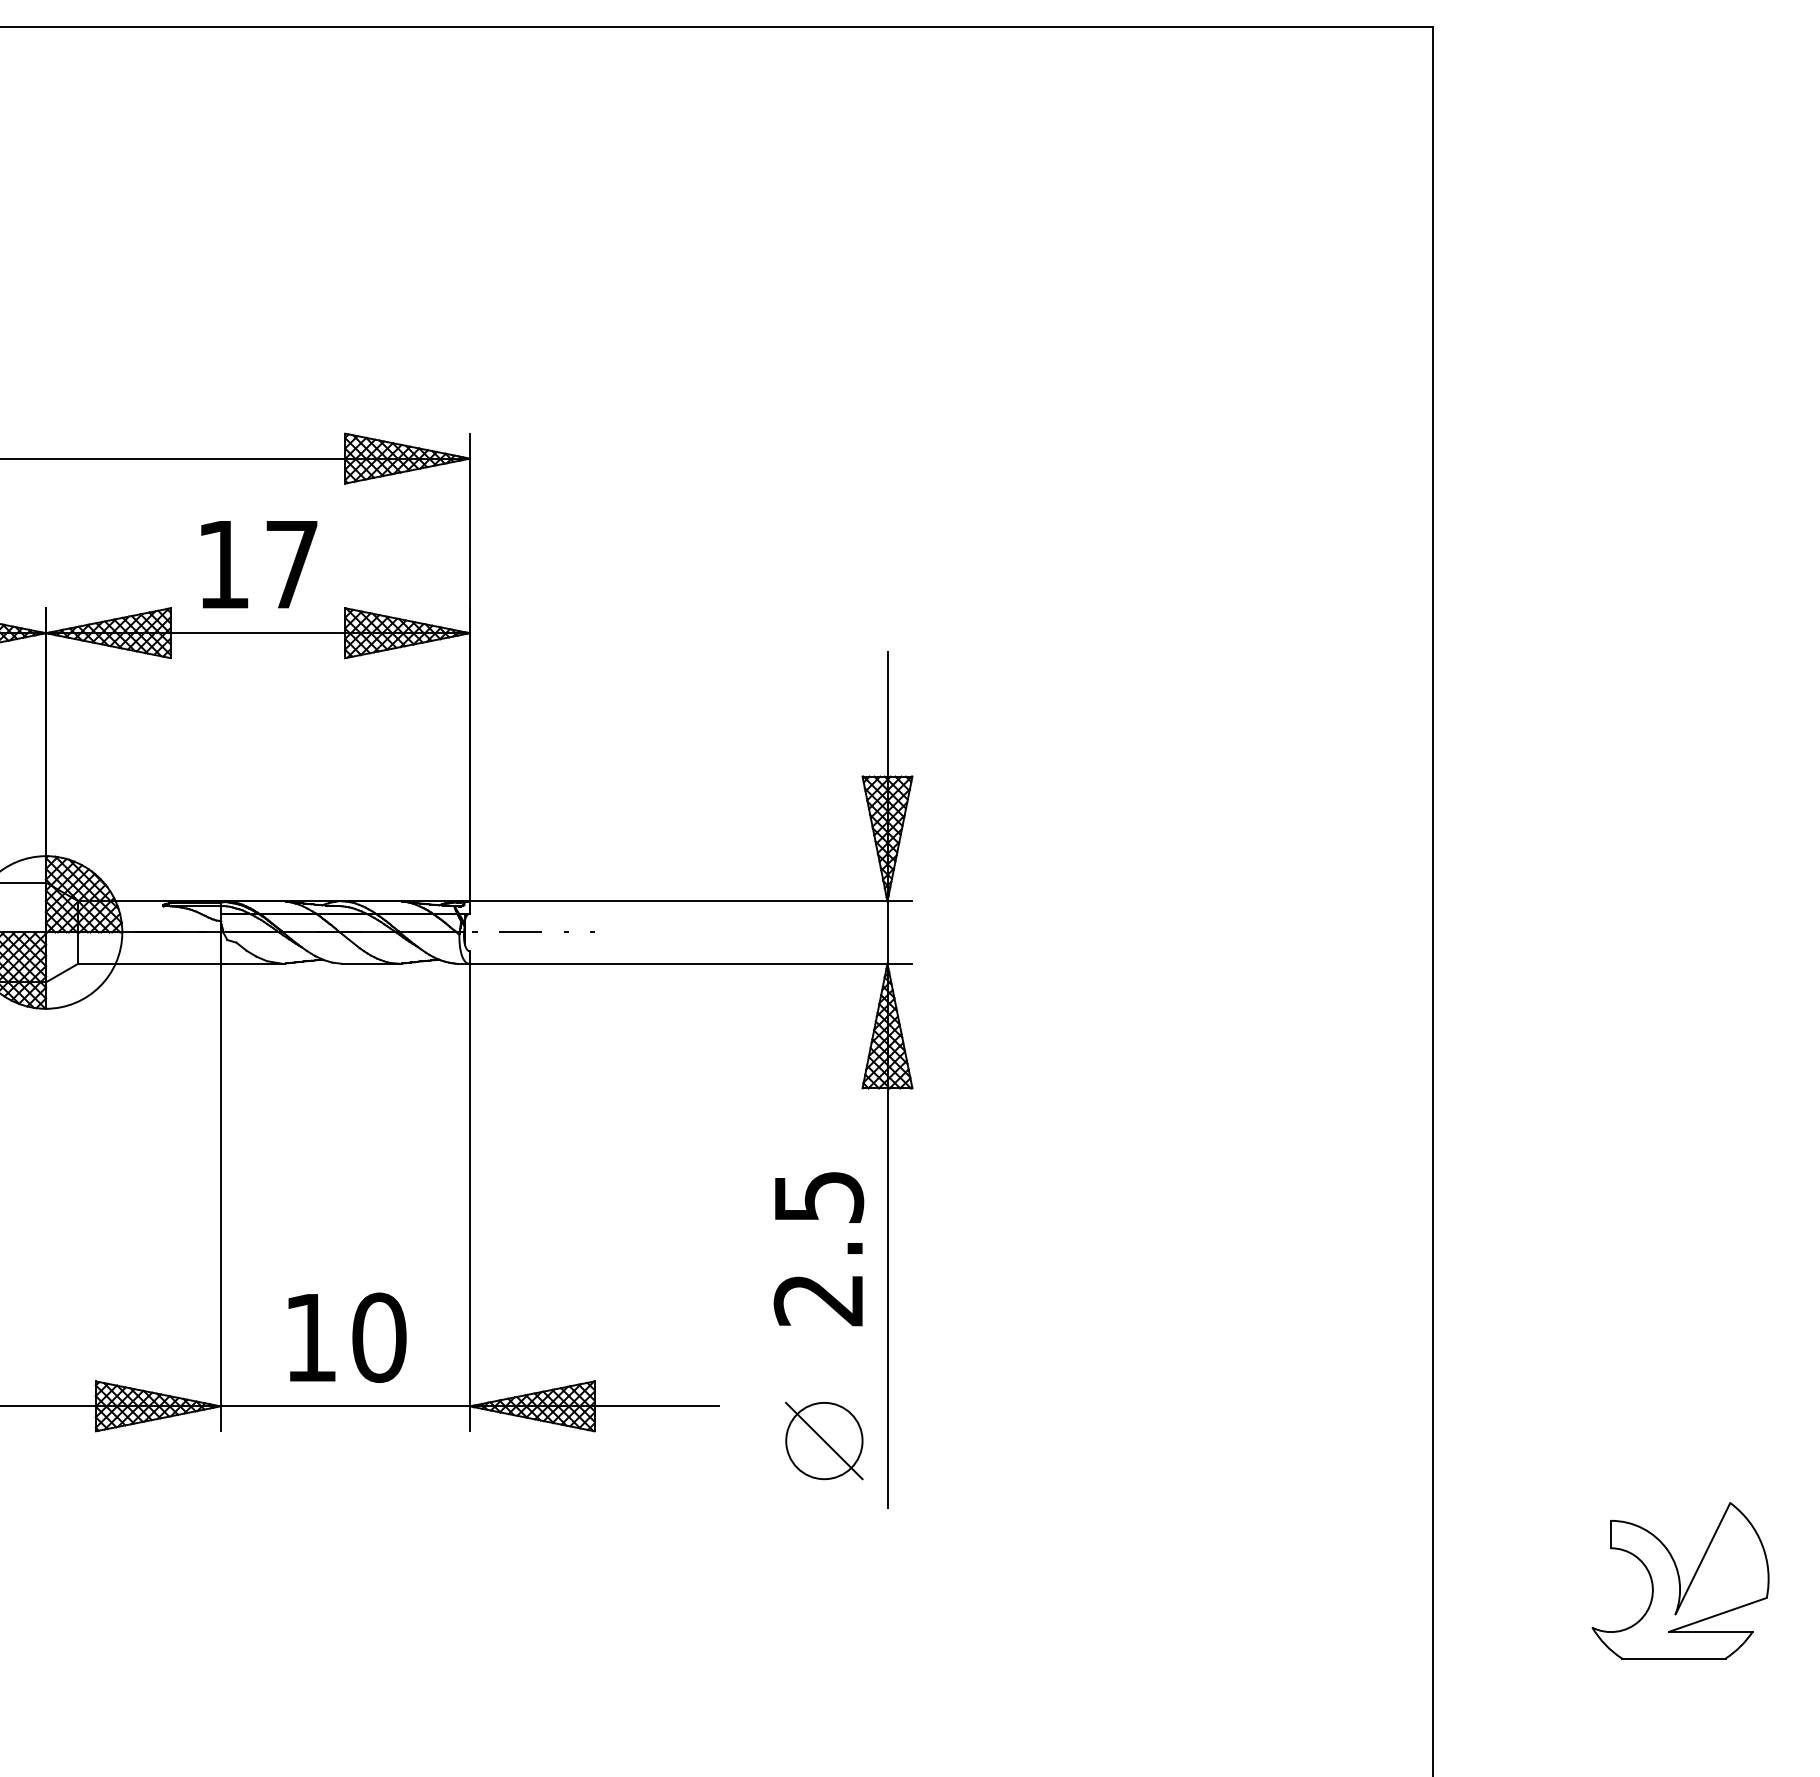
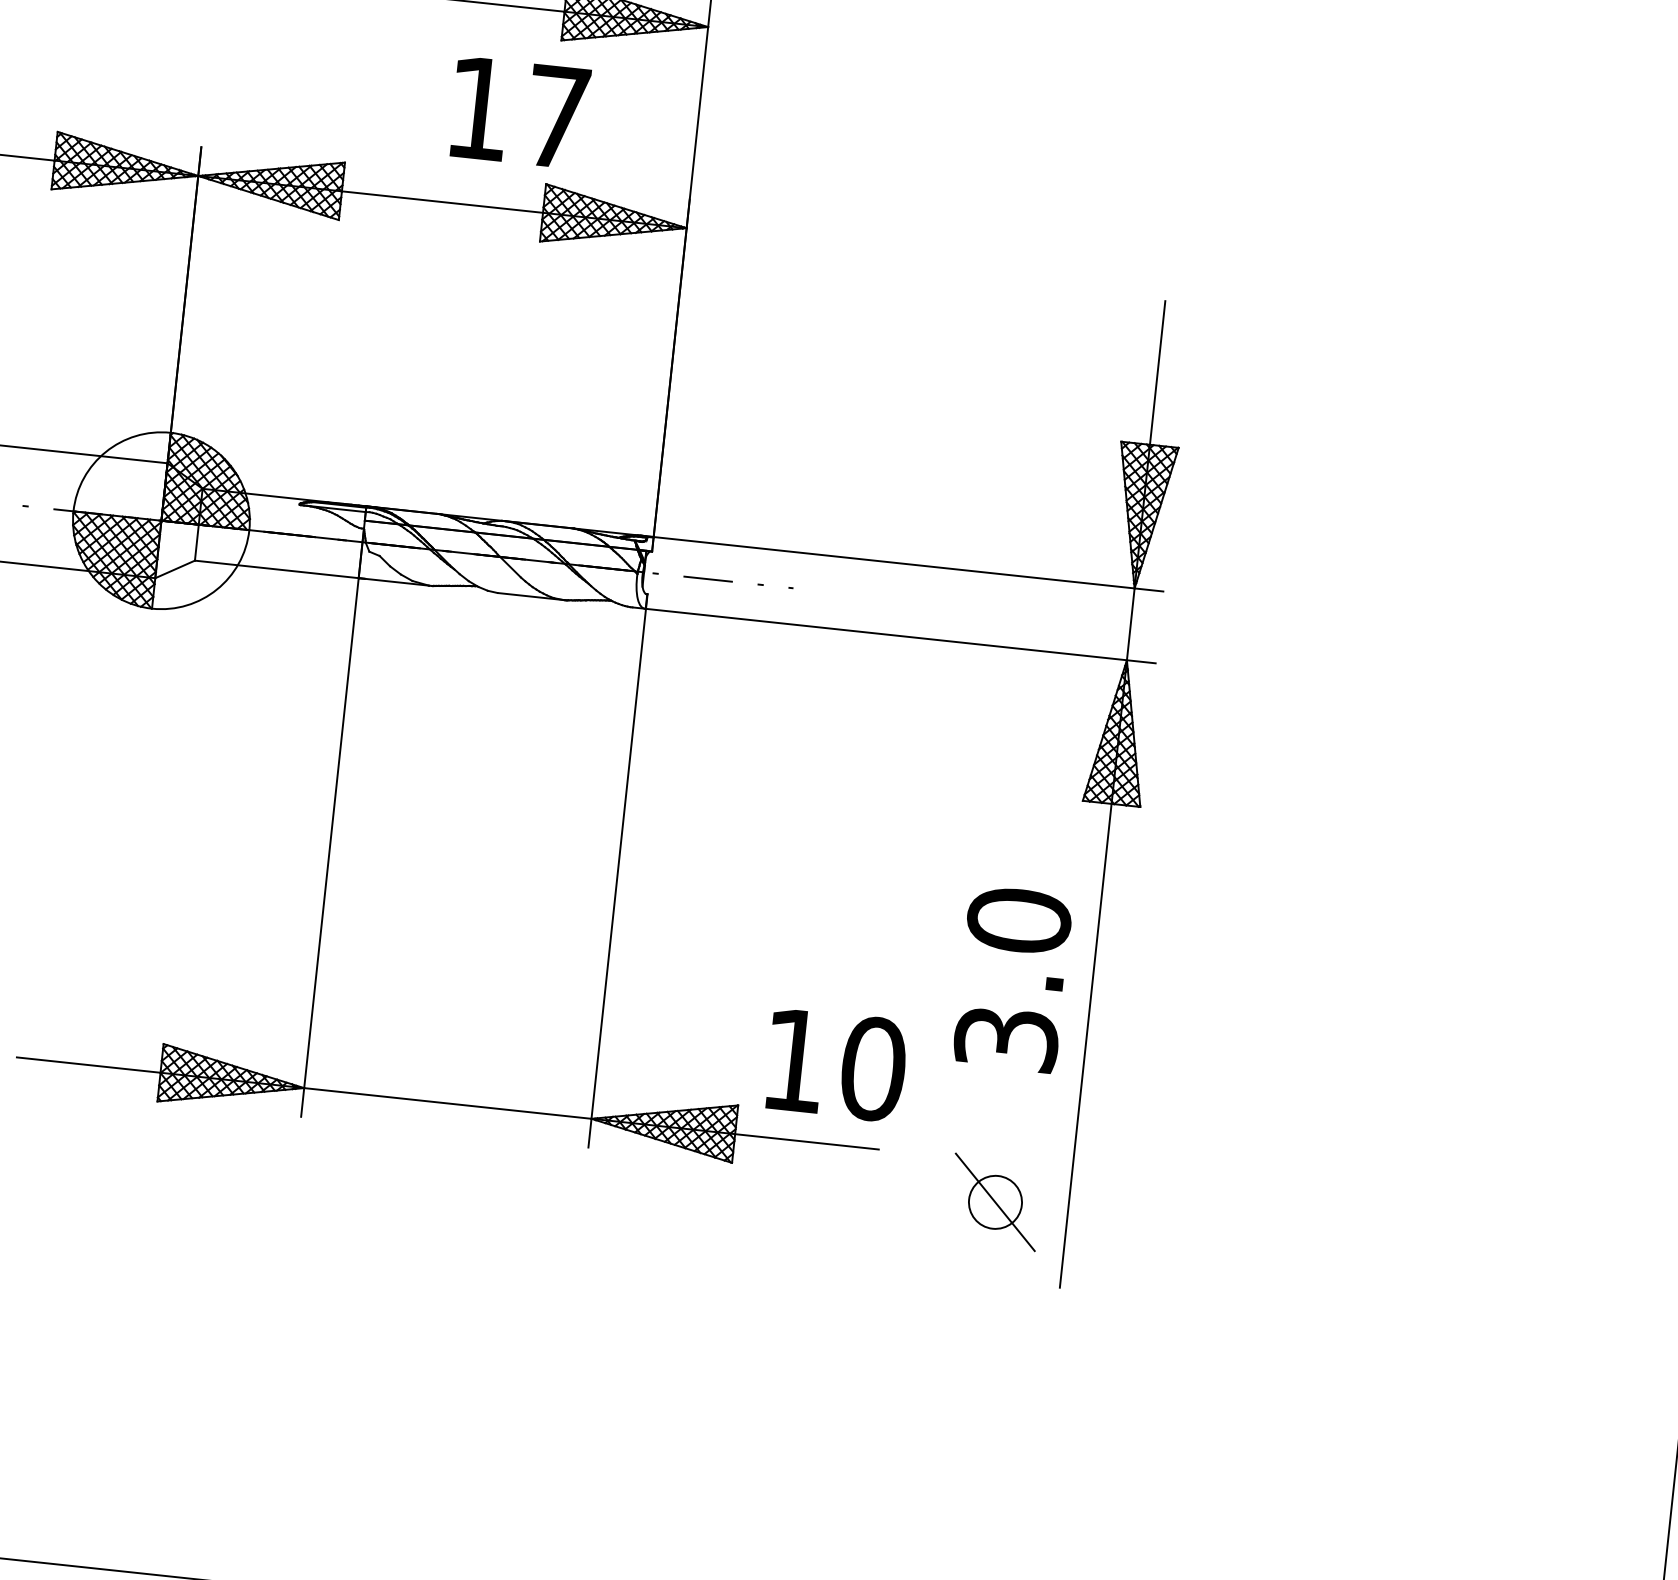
text: (259, 564) -> (520, 112), moved
text: (818, 1248) -> (1012, 979), 2.5 -> 3.0
text: (347, 1337) -> (836, 1064), moved
circle: (824, 1440) -> (995, 1201), size x0.6

